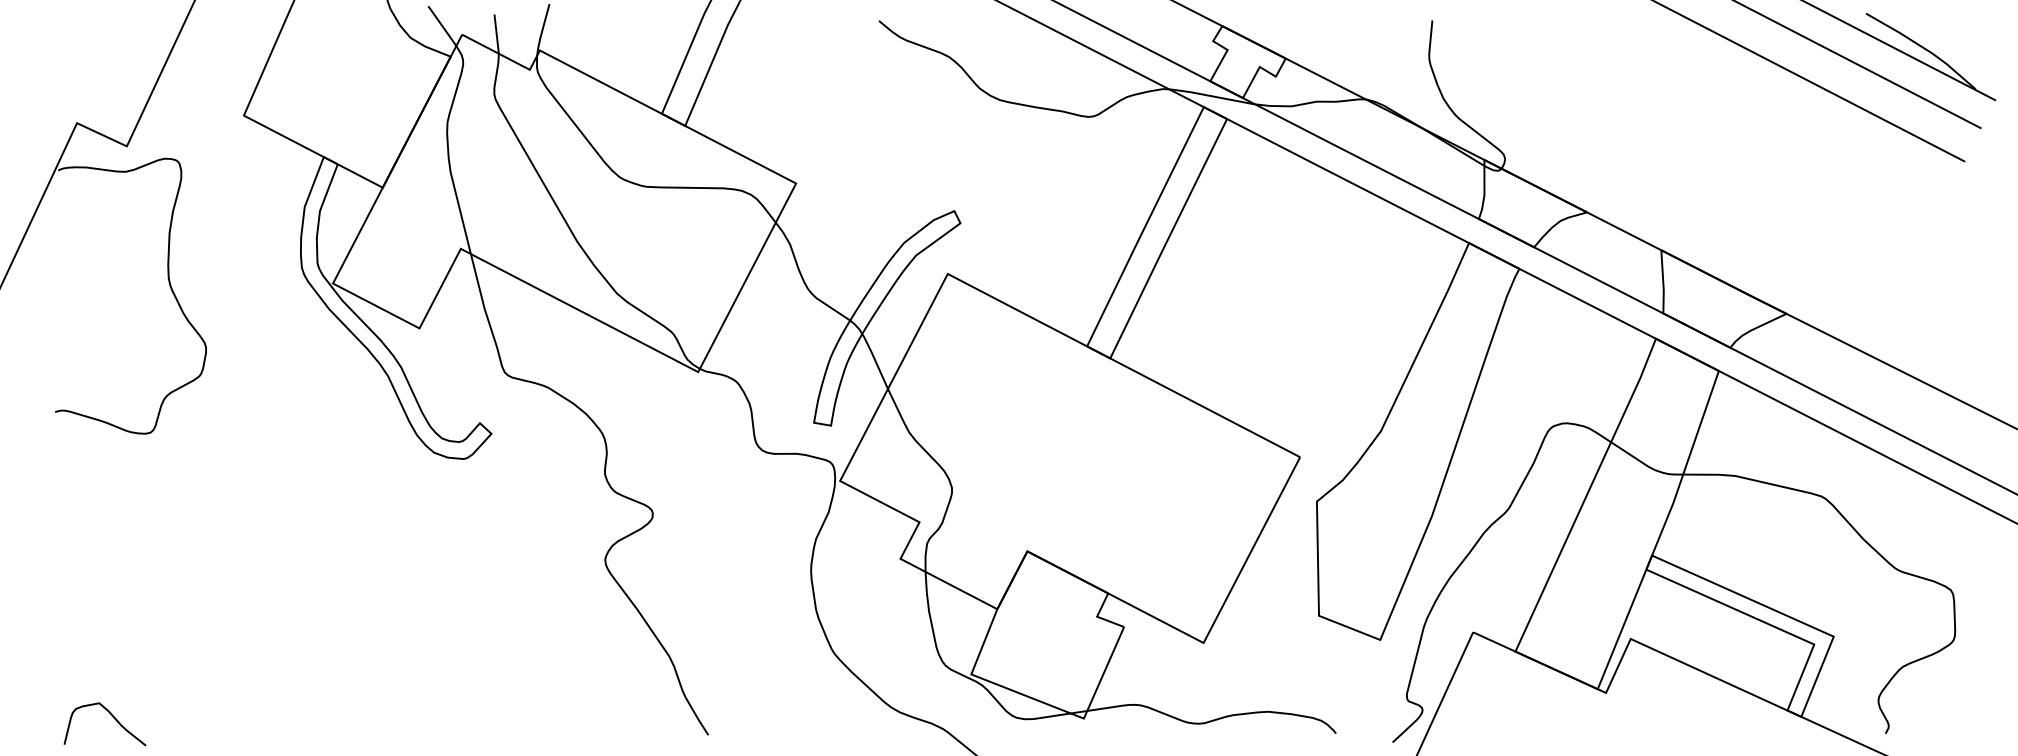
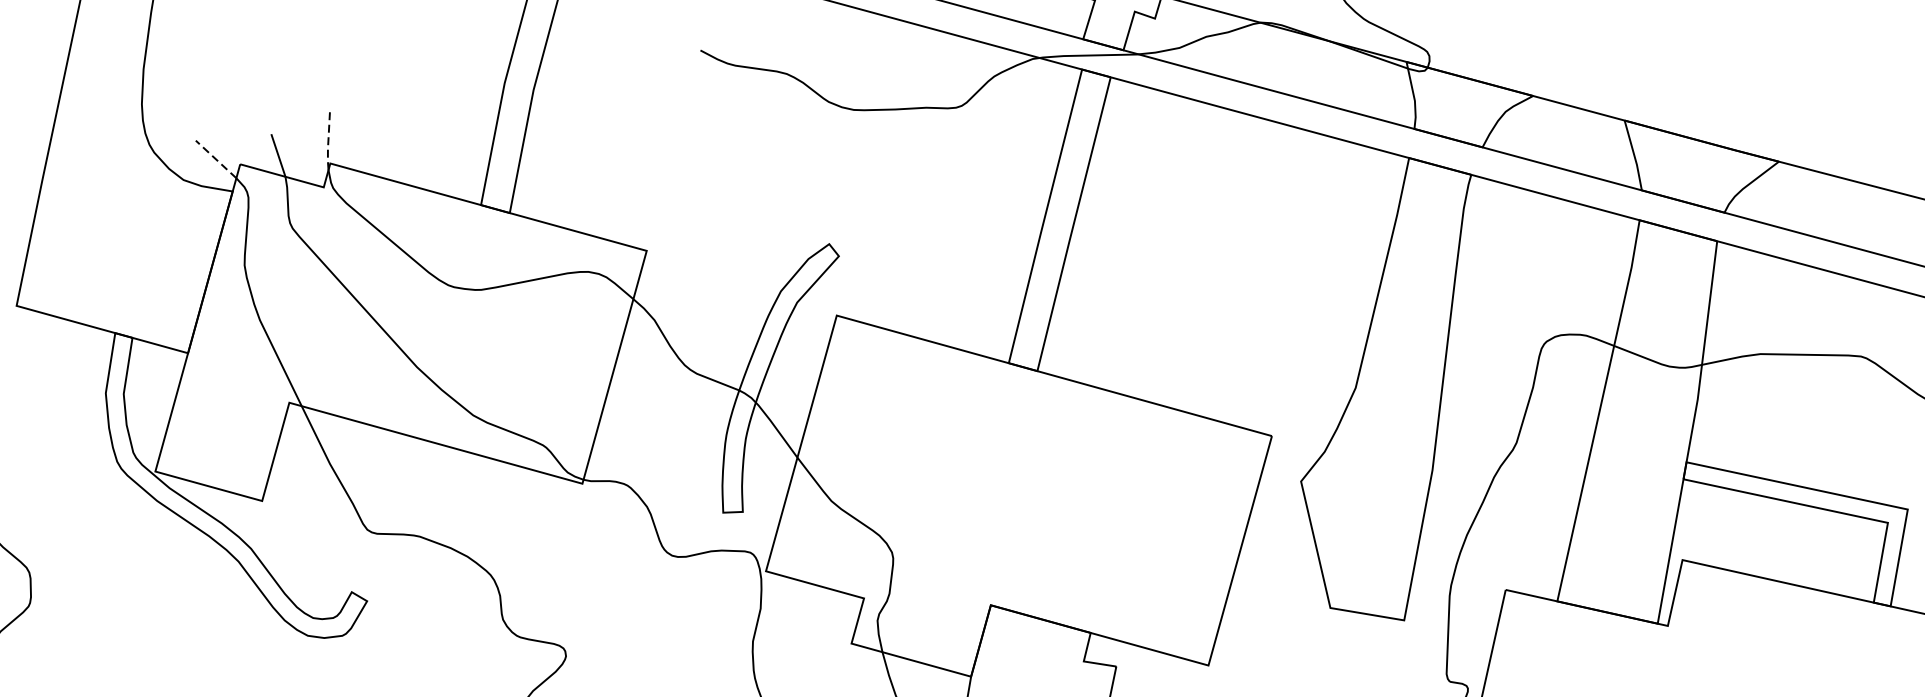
line: (442, 25) -> (216, 158), solid -> dashed
line: (542, 30) -> (328, 140), solid -> dashed

